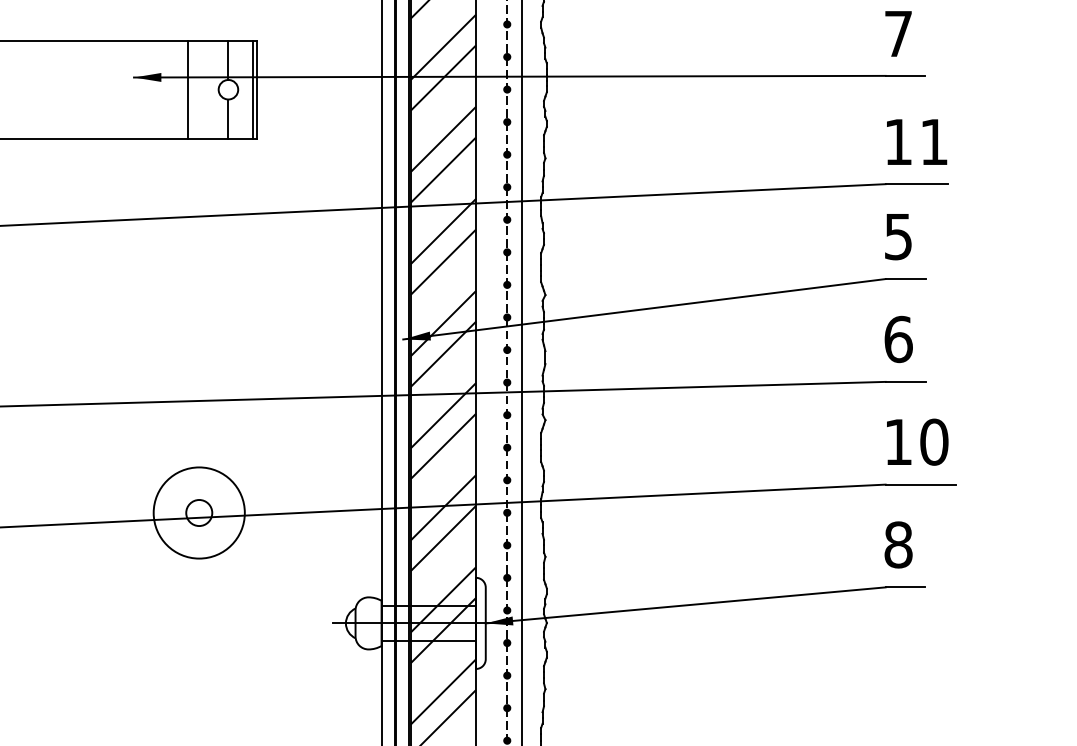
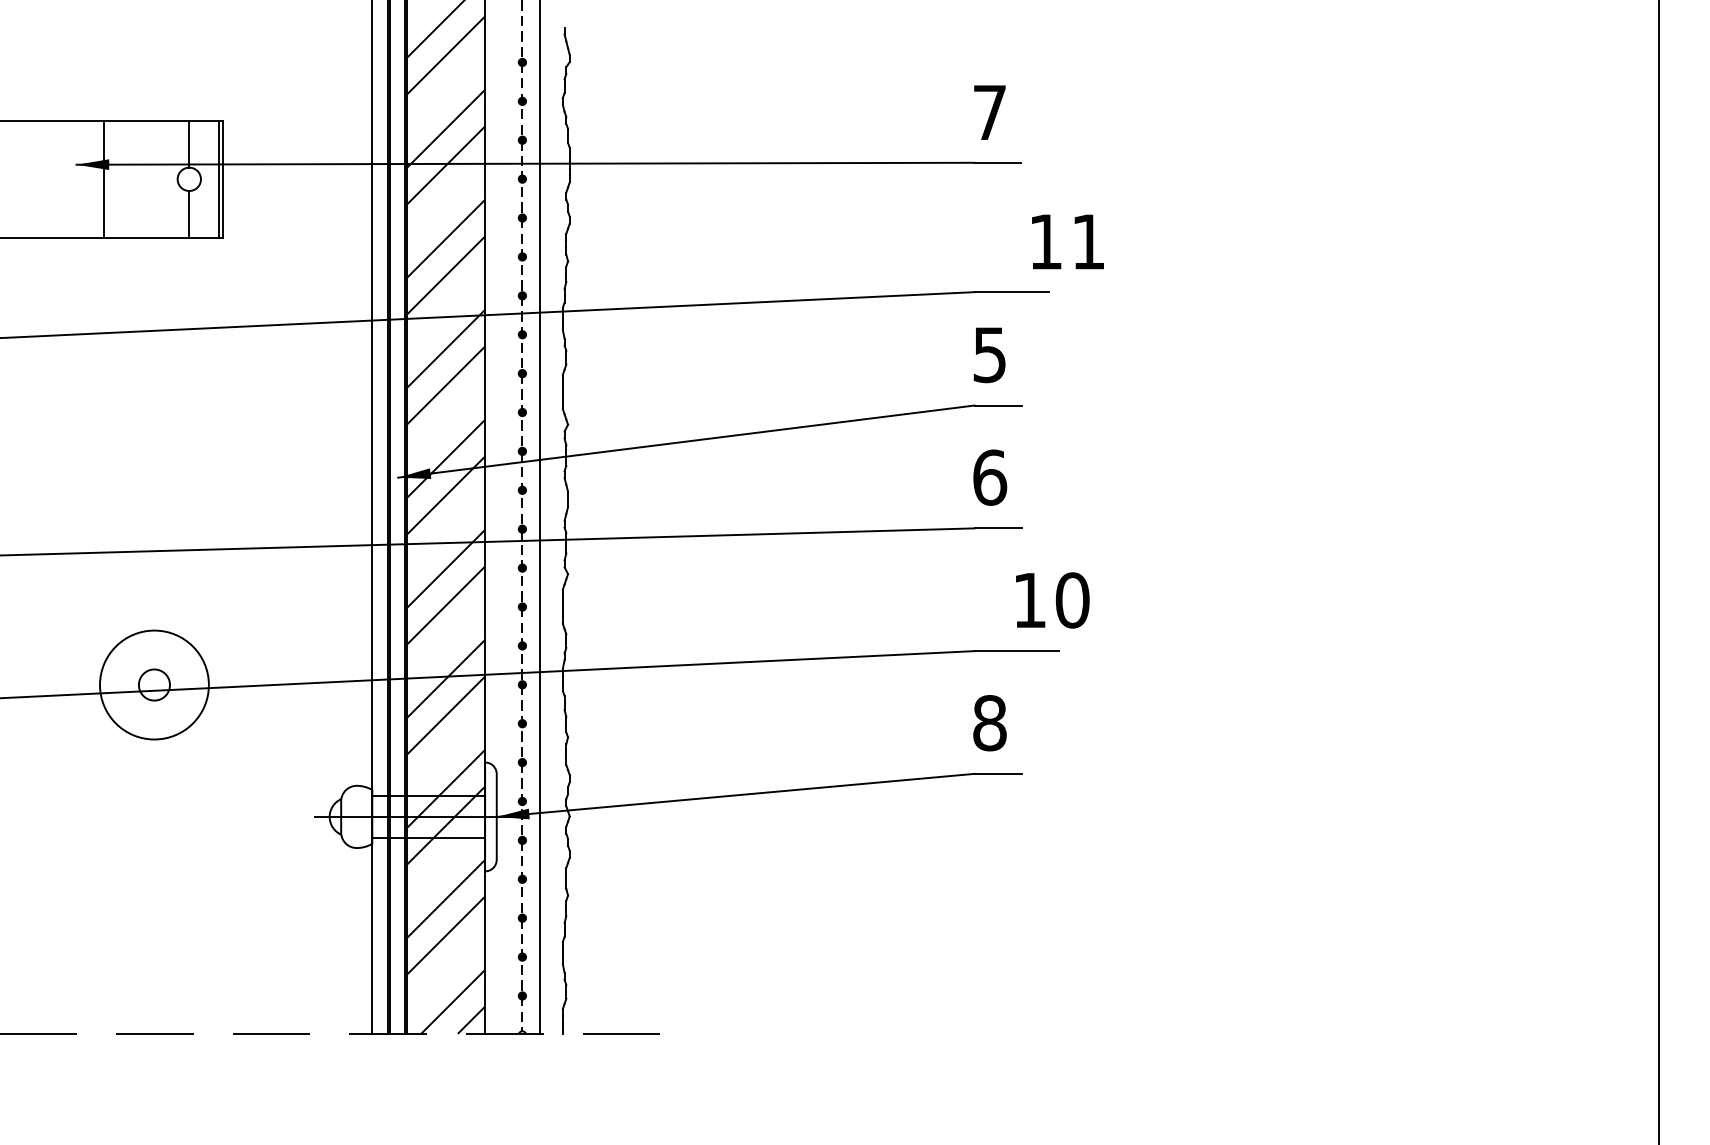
line: (187, 89) -> (104, 179), moved
text: (916, 141) -> (1067, 241), moved
text: (917, 442) -> (1052, 600), moved

